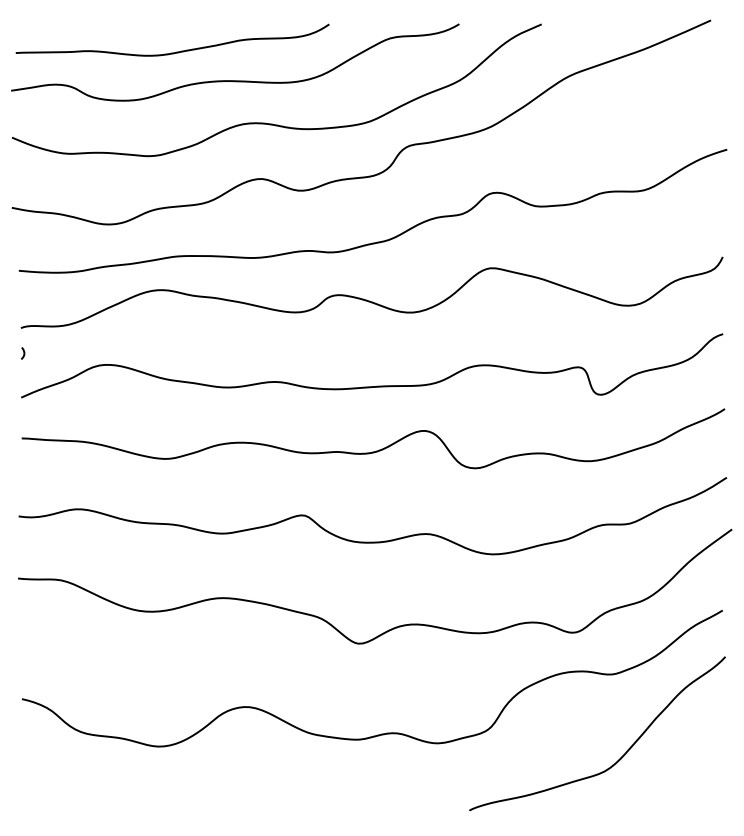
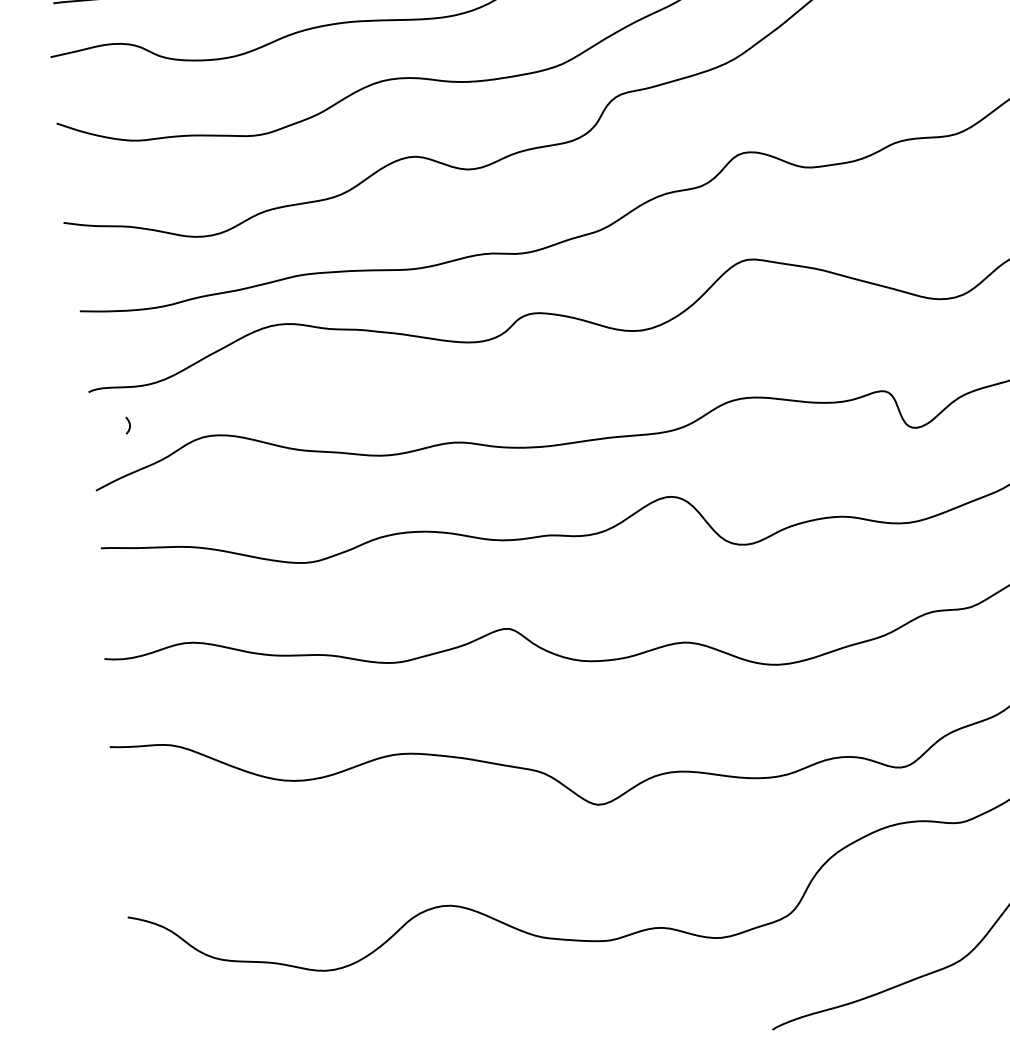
curve: (23, 353) -> (128, 425), moved

